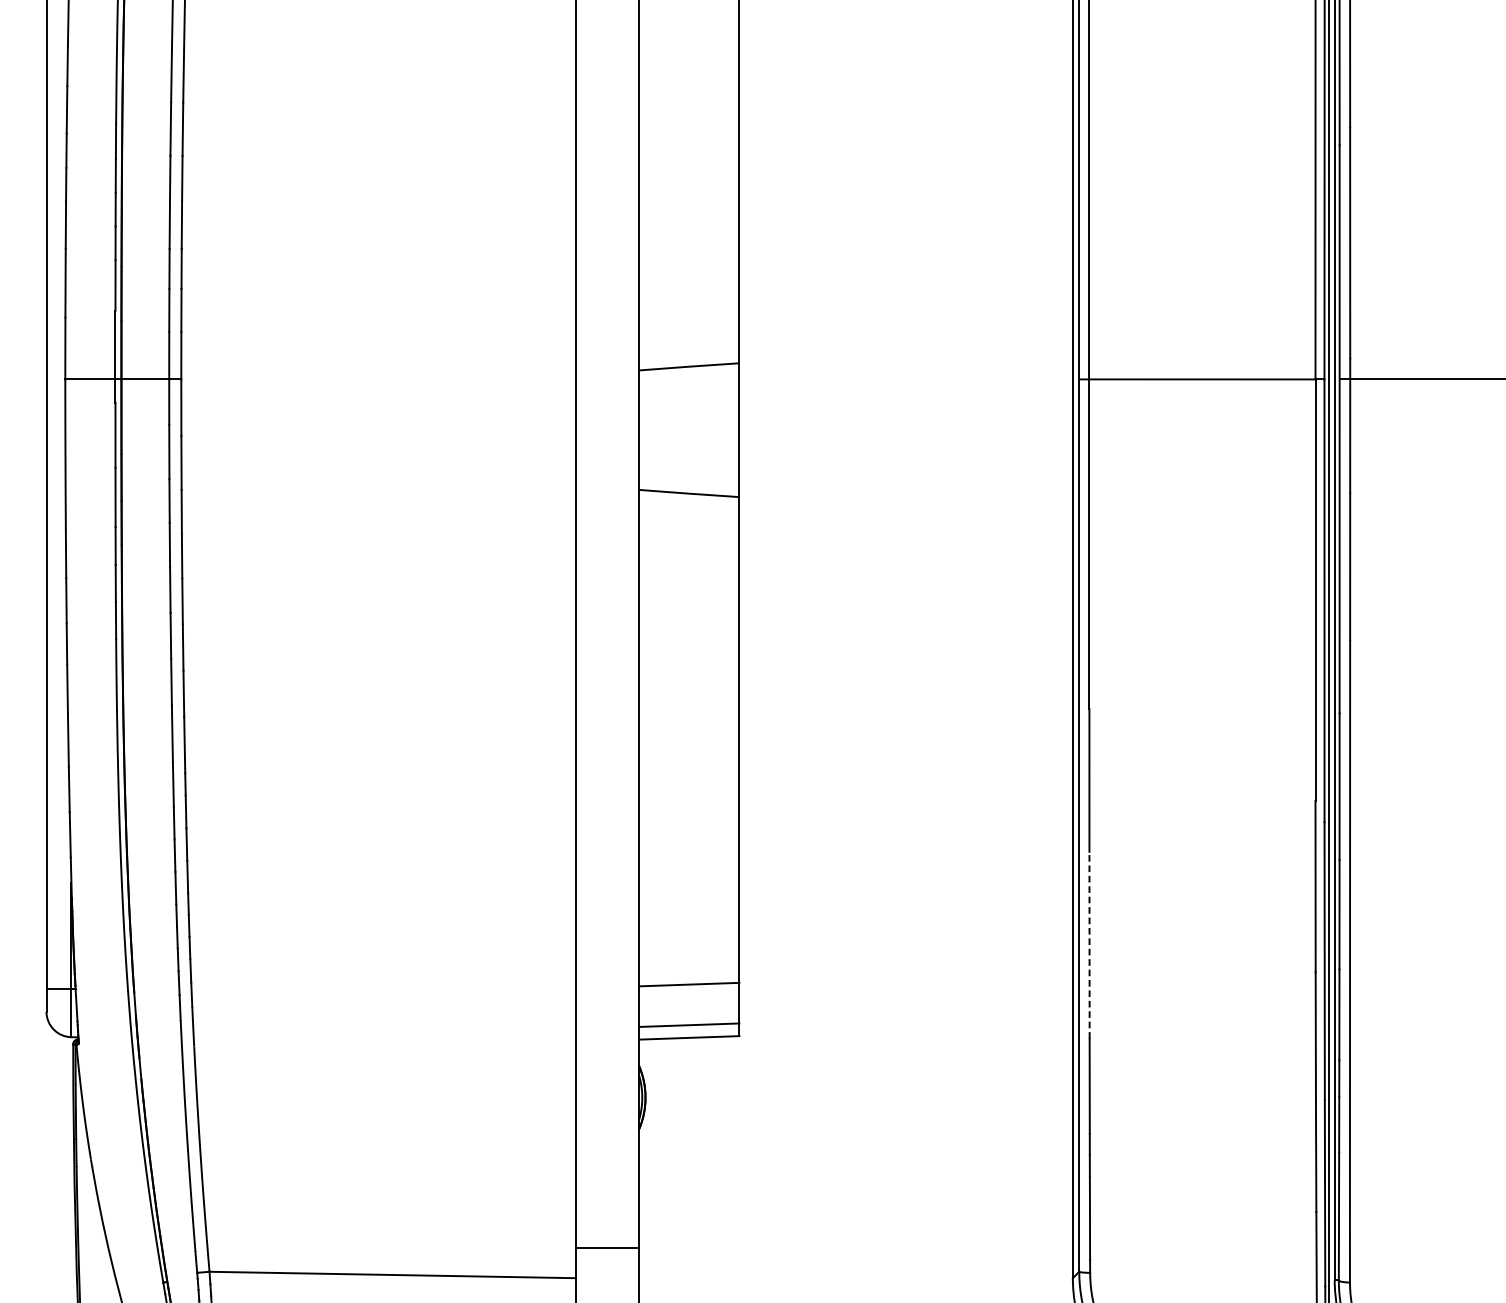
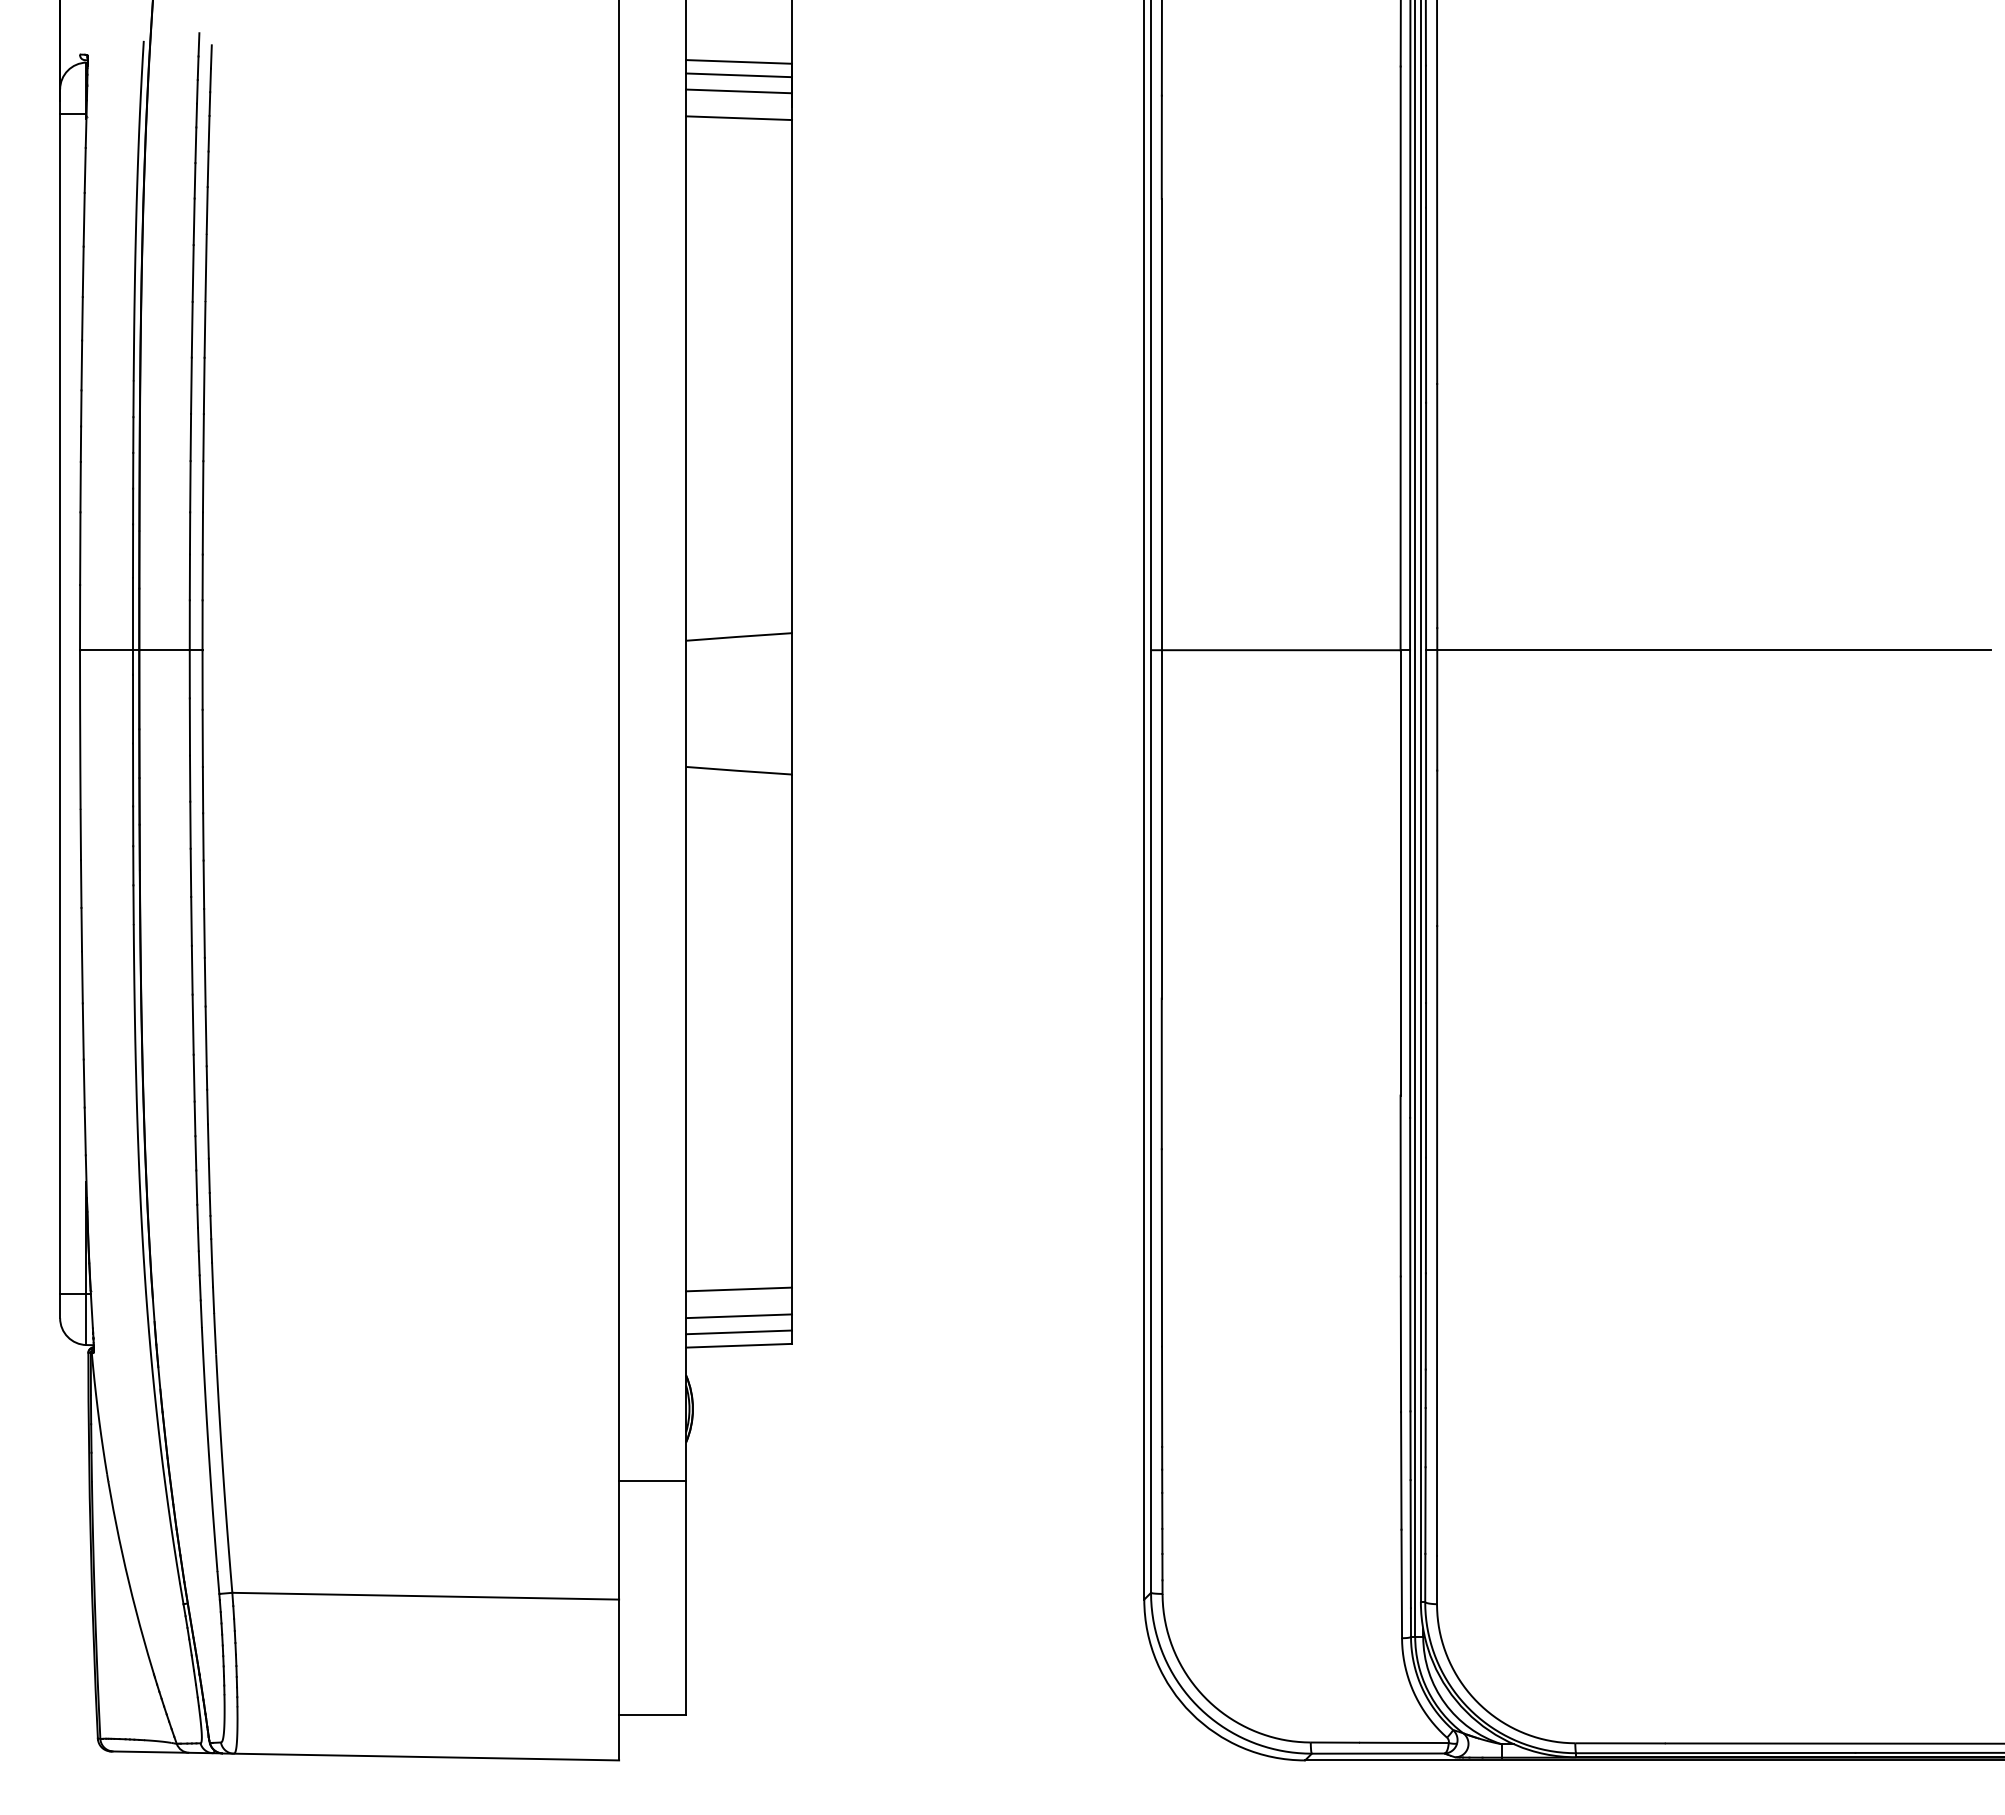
line: (1089, 944) -> (1161, 1247), dashed -> solid
line: (689, 1010) -> (739, 1316), added
line: (607, 1247) -> (652, 1481), moved

